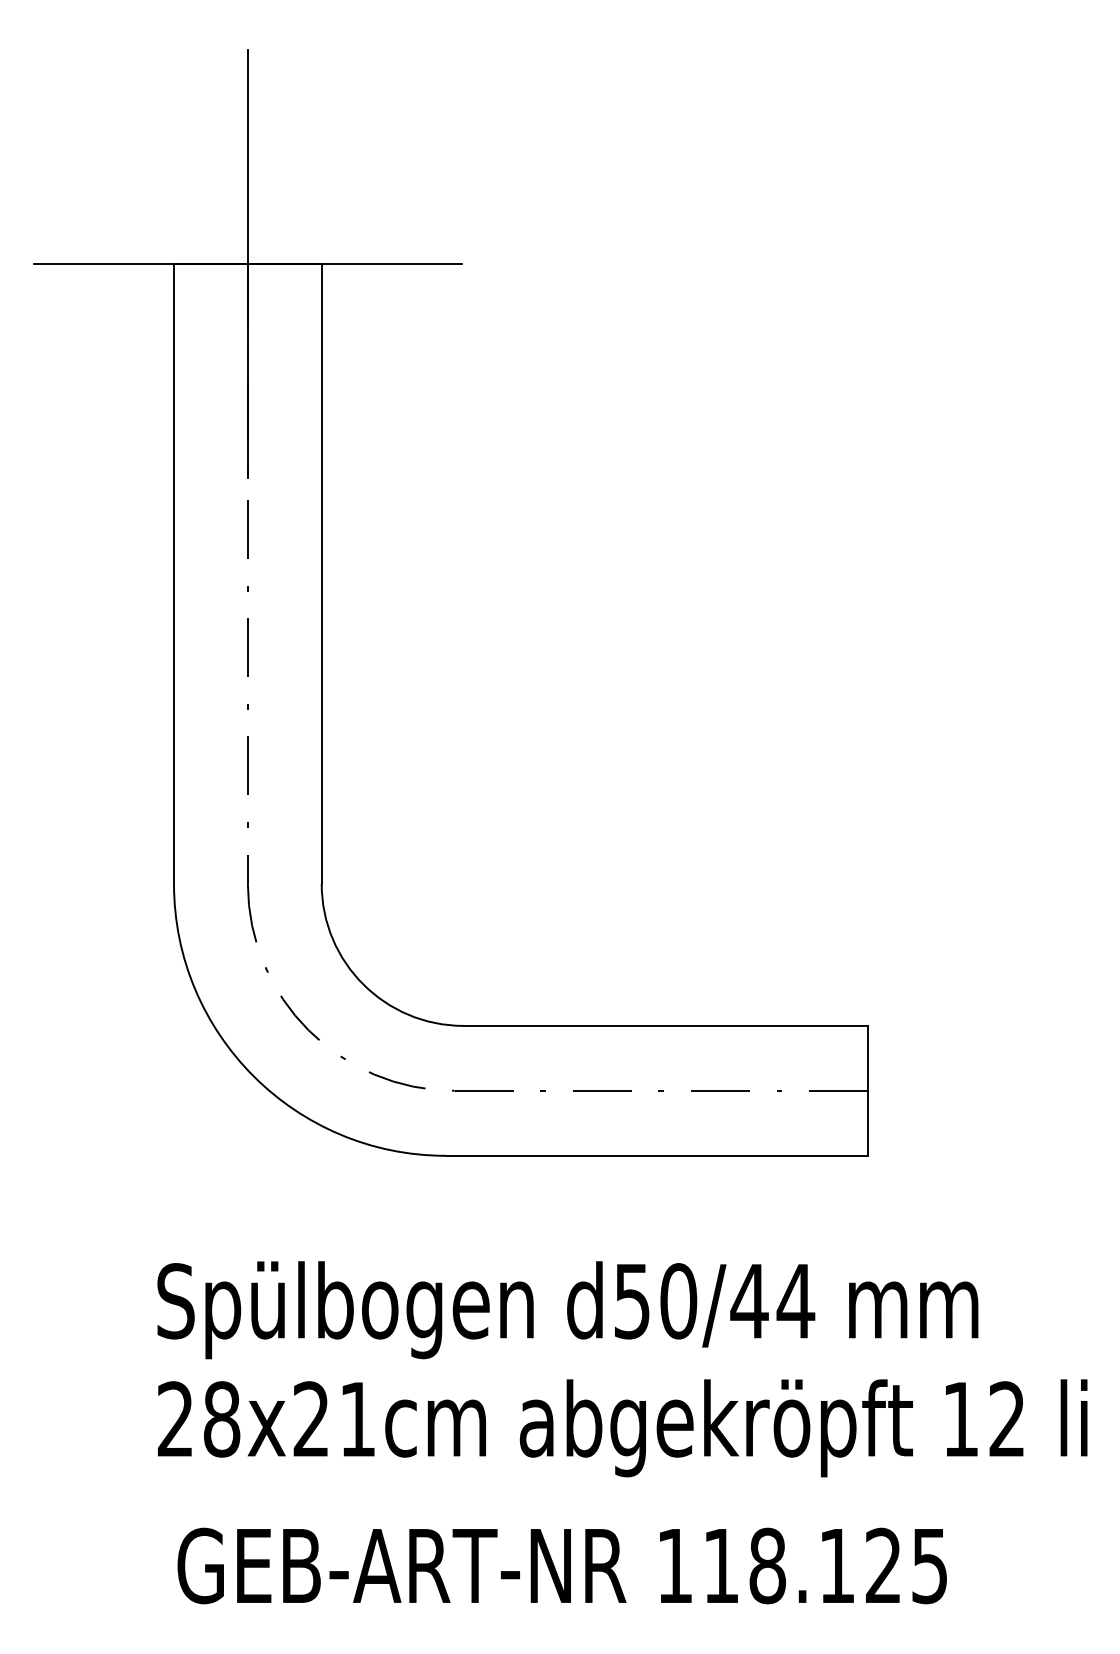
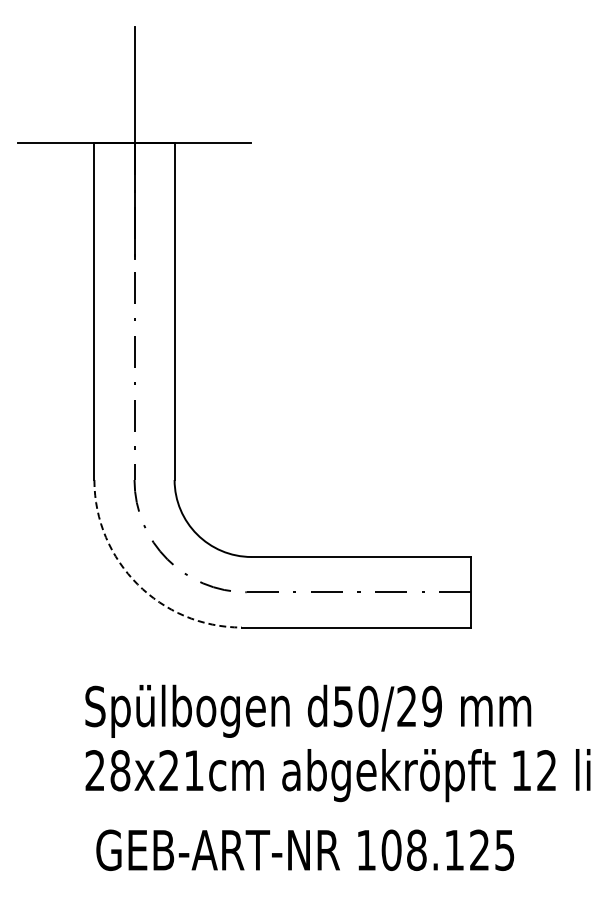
arc: (253, 1076) -> (137, 584), solid -> dashed
text: (772, 1301) -> (419, 706), d50/44 -> d50/29
text: (721, 1566) -> (391, 850), 118.125 -> 108.125

